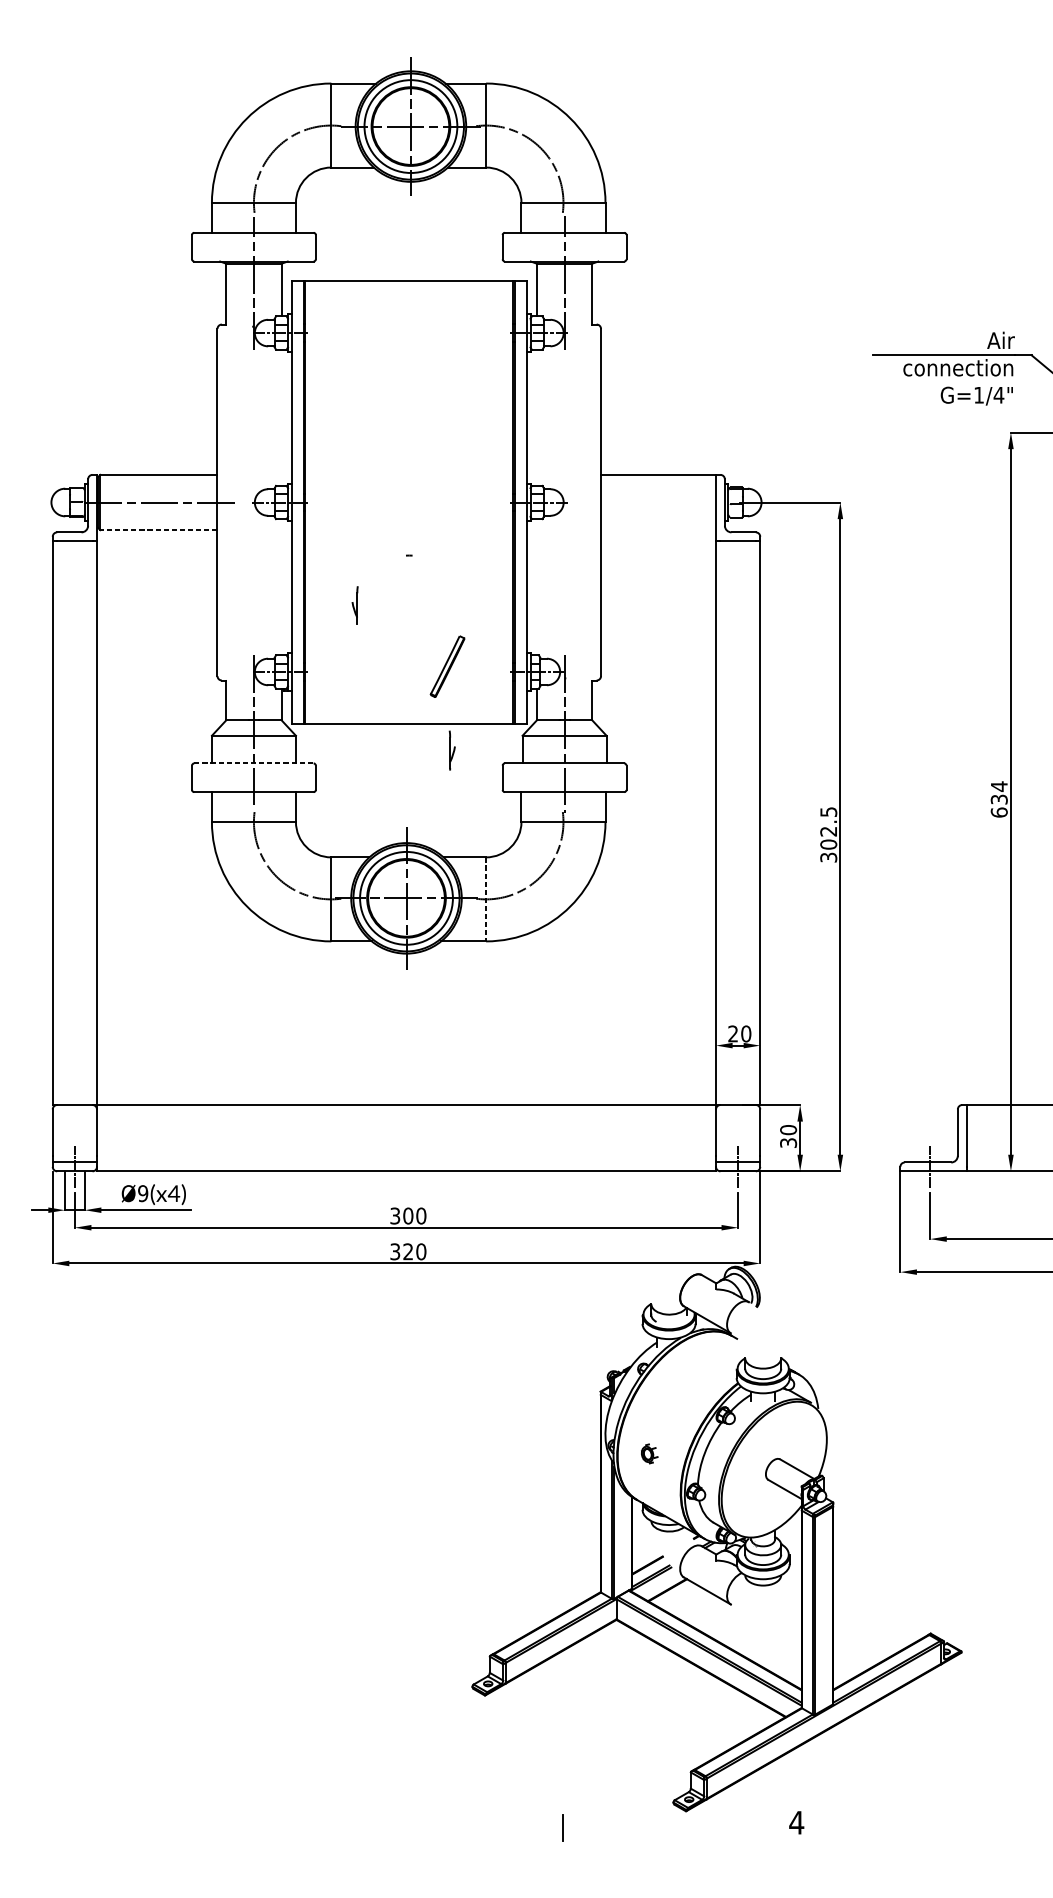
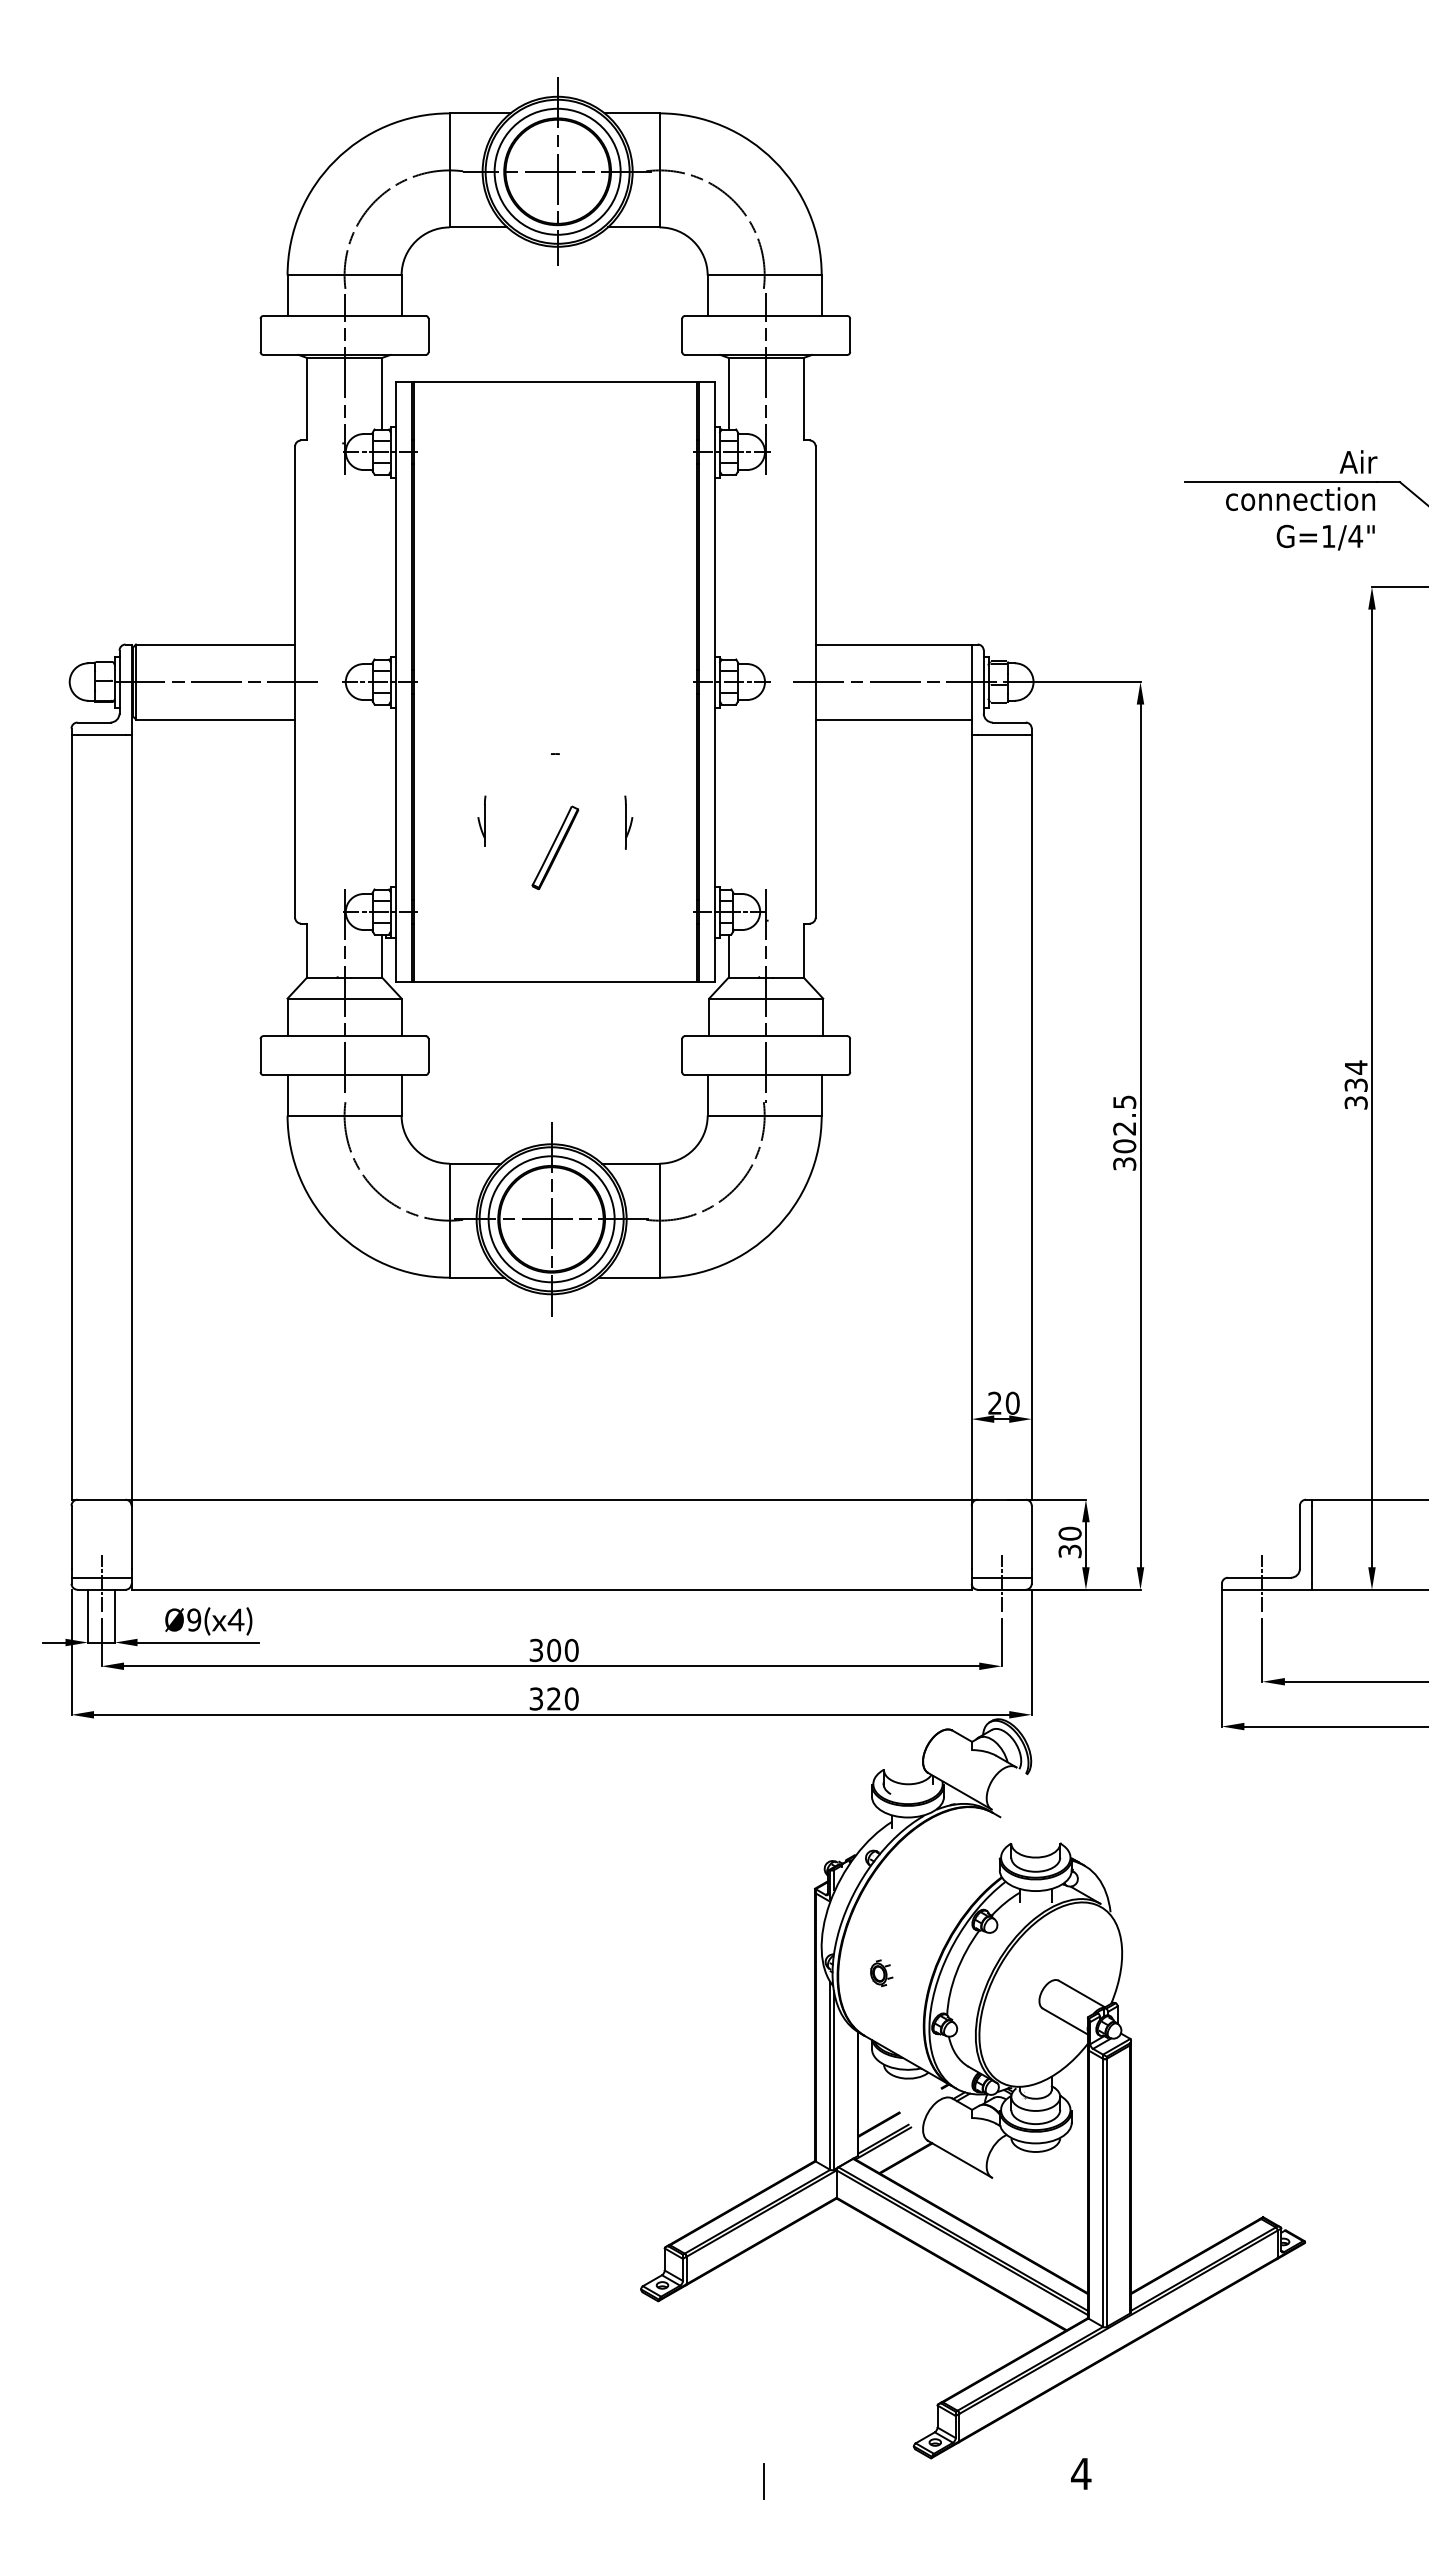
line: (659, 502) -> (895, 682), added
line: (158, 530) -> (215, 719), dashed -> solid
line: (658, 530) -> (893, 719), added
part: (447, 666) -> (555, 847), moved
part: (452, 750) -> (628, 822), moved
line: (254, 763) -> (345, 1036), dashed -> solid
text: (998, 812) -> (1355, 1102), 634 -> 334
line: (485, 900) -> (659, 1221), dashed -> solid

